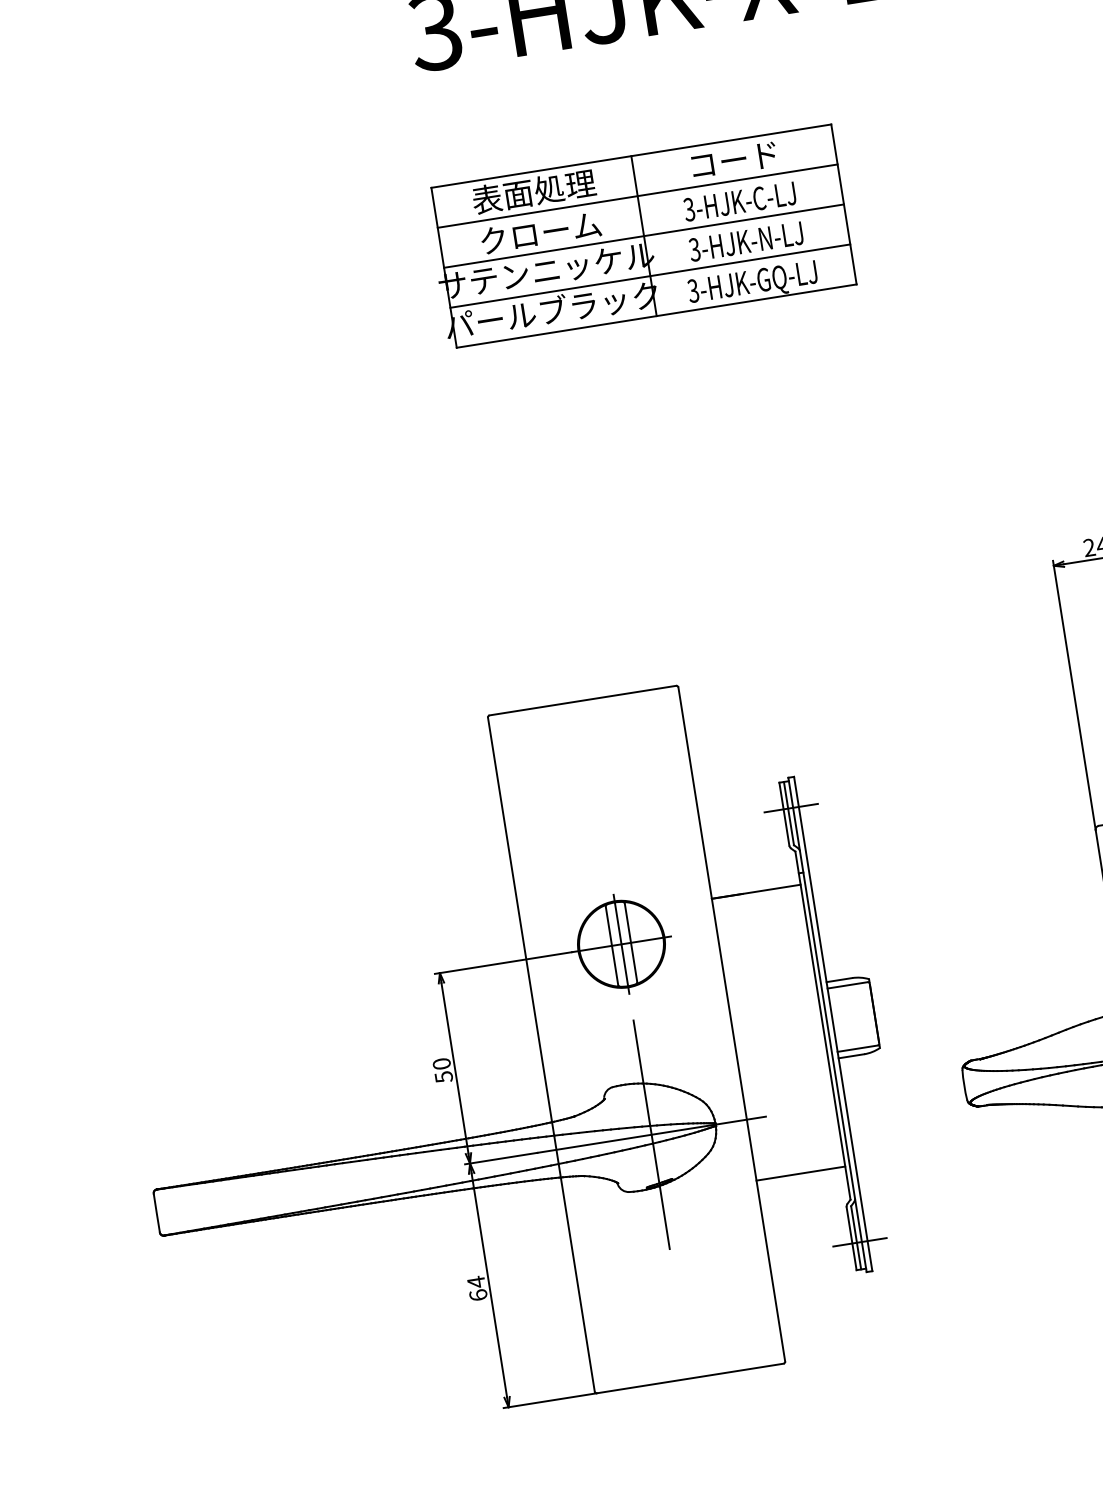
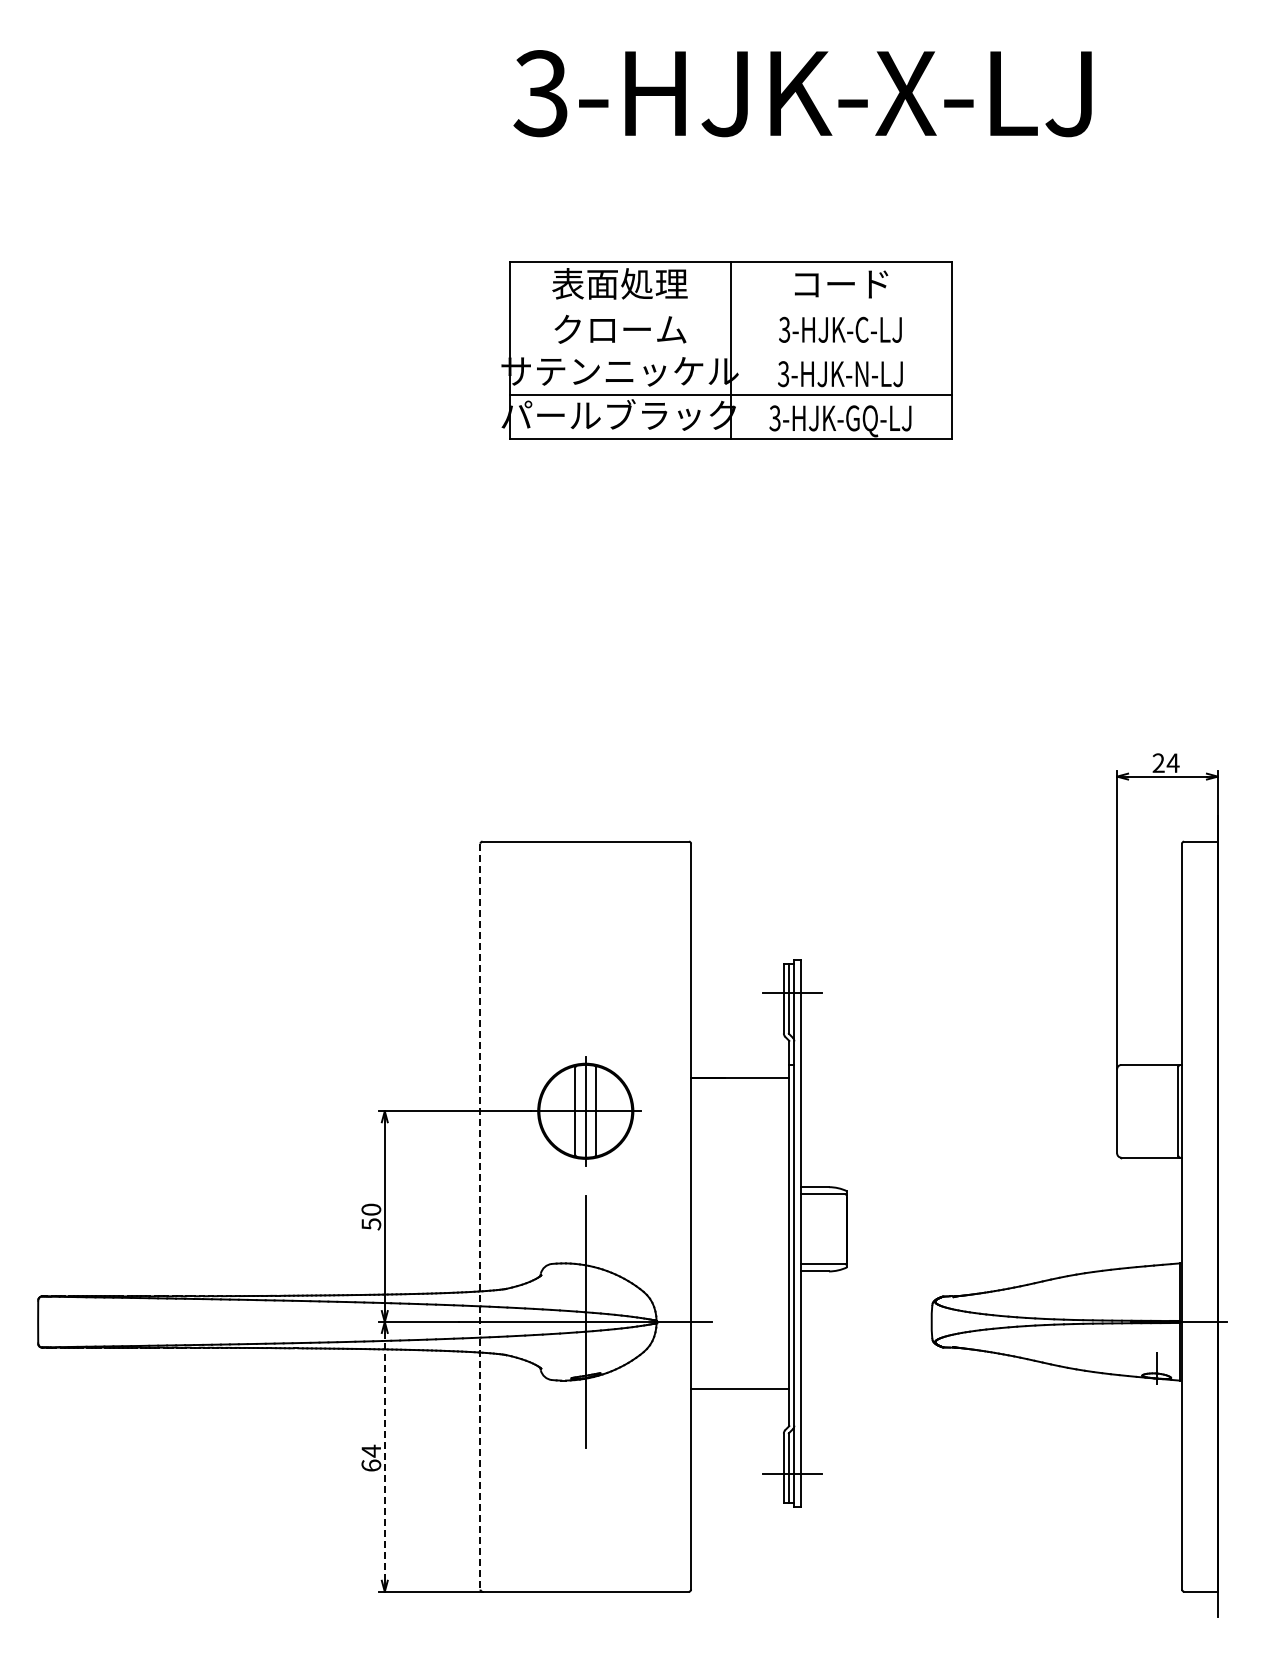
line: (637, 196) -> (730, 306), removed
line: (643, 236) -> (730, 350), removed
line: (541, 1054) -> (480, 1216), solid -> dashed
line: (489, 1285) -> (384, 1456), solid -> dashed

